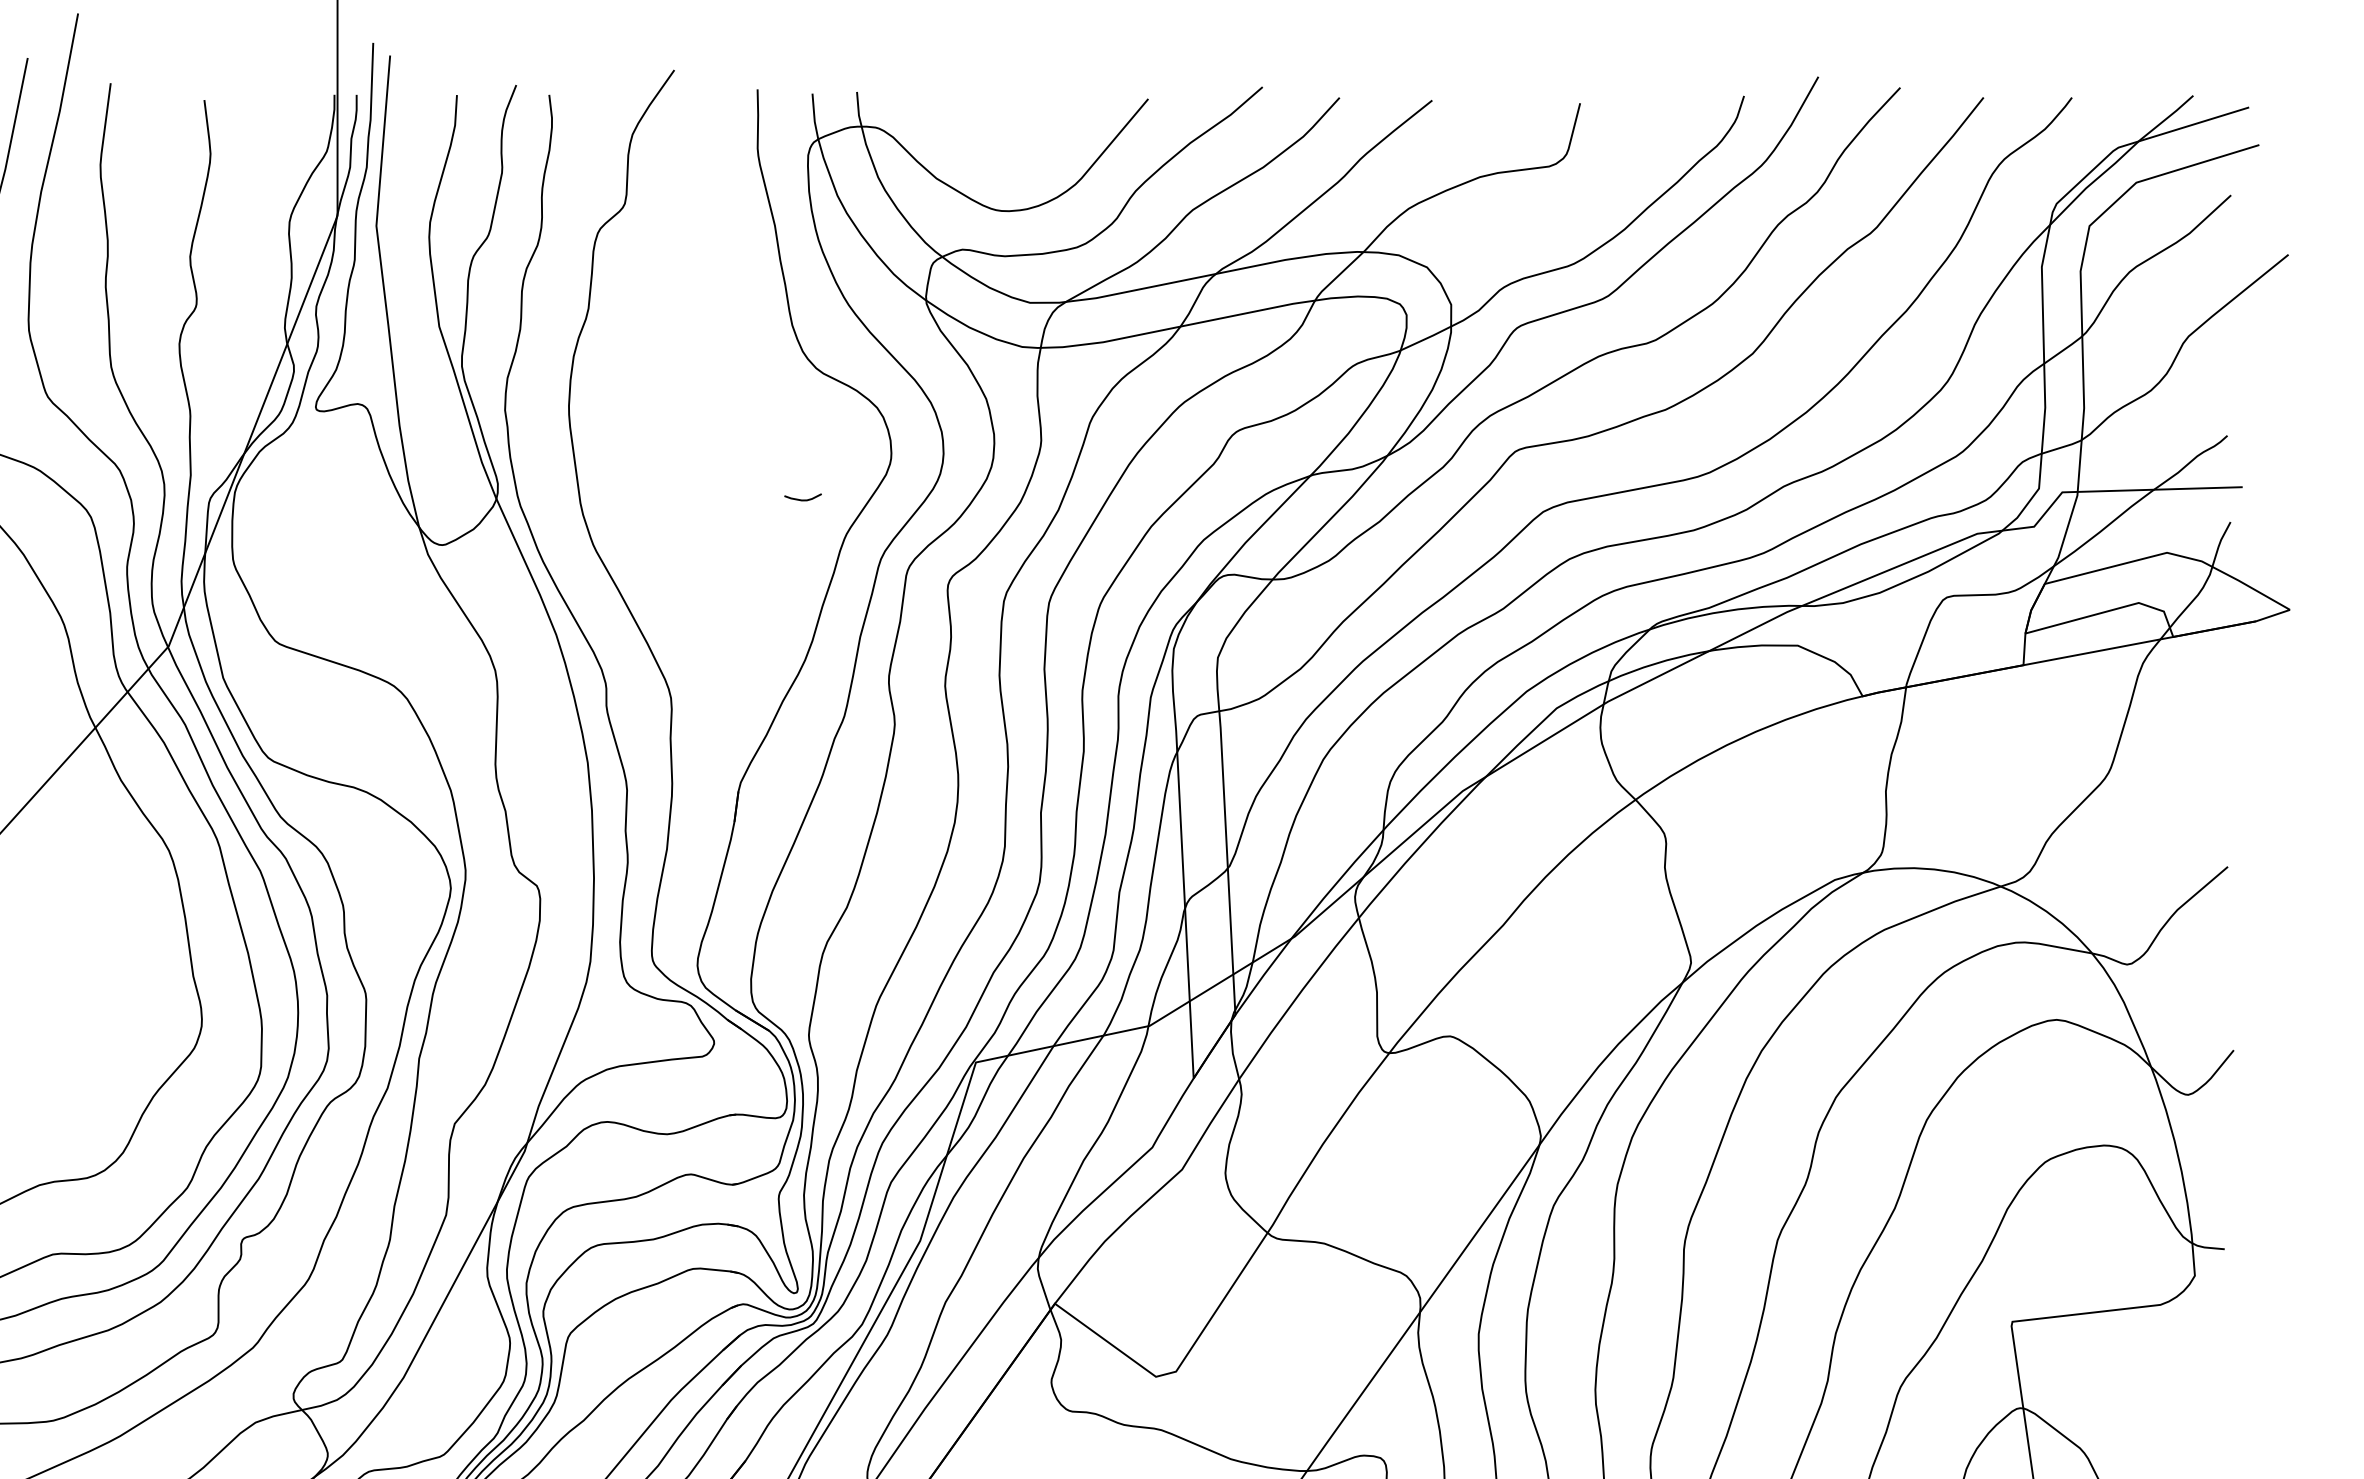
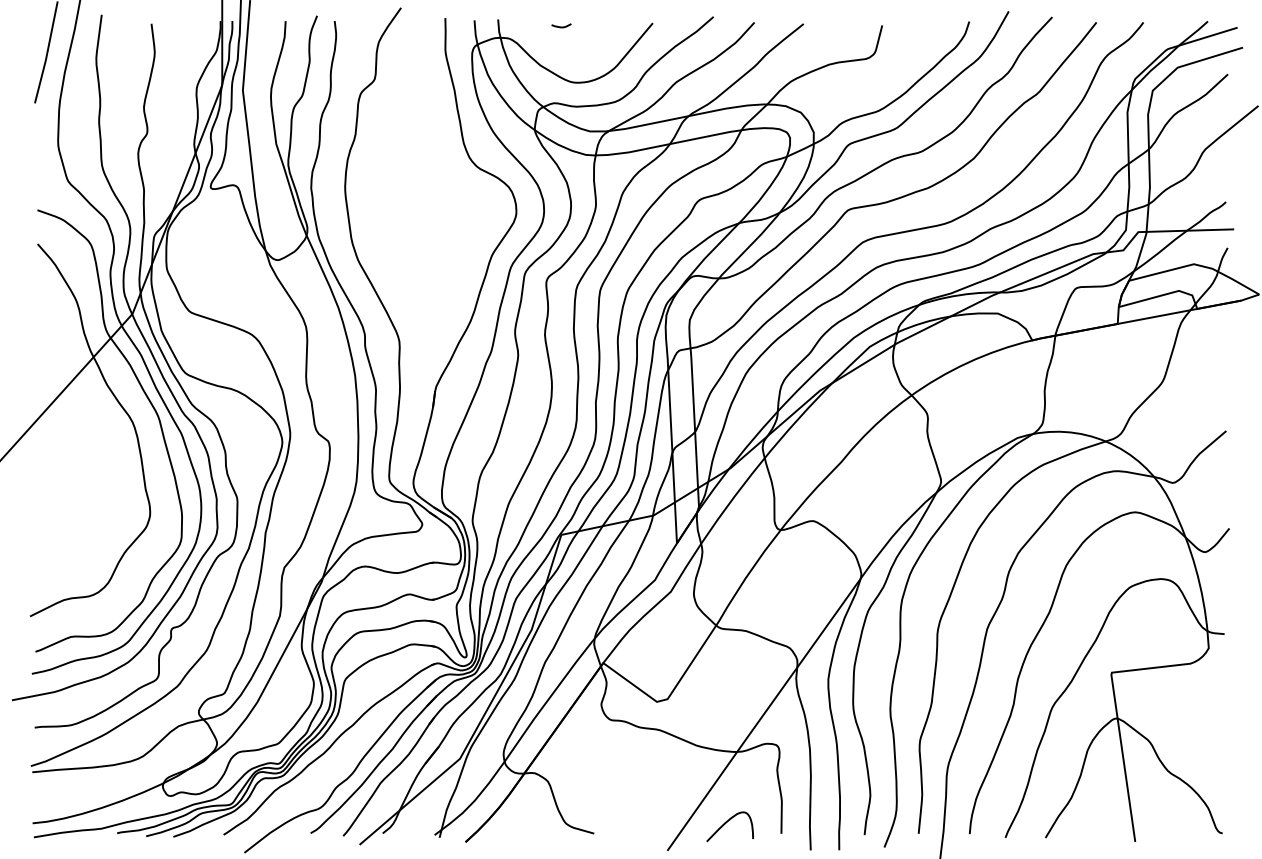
curve: (803, 498) -> (561, 26), moved

